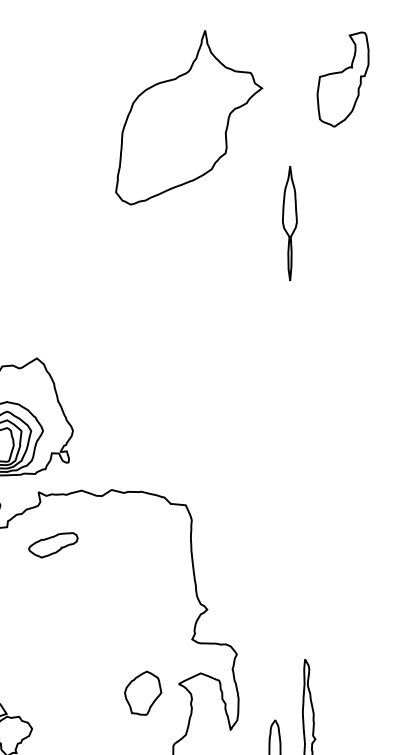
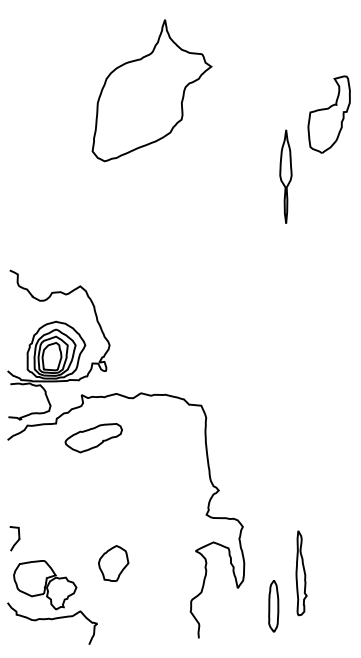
part: (342, 79) -> (328, 114), moved
part: (188, 117) -> (151, 90), moved
part: (53, 545) -> (93, 438), size x1.43
part: (142, 693) -> (113, 563), moved

